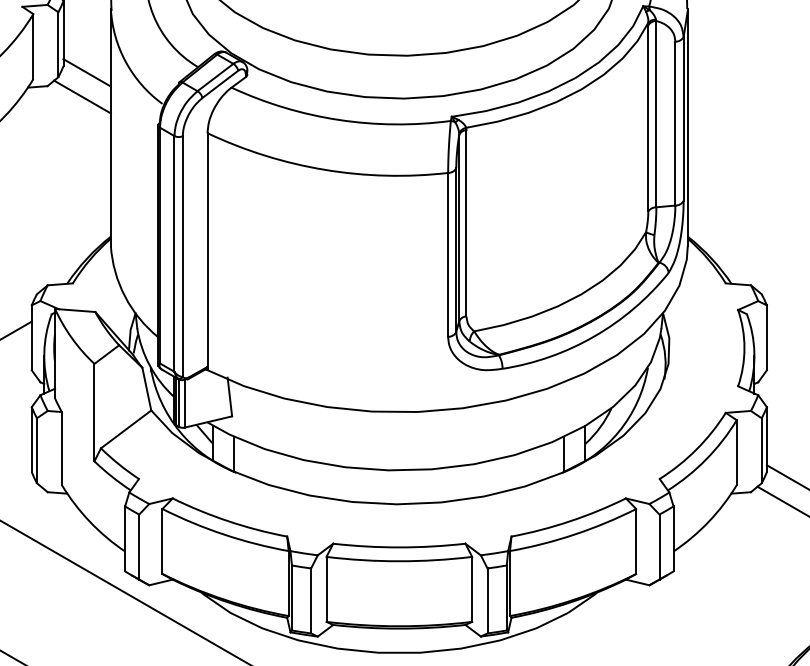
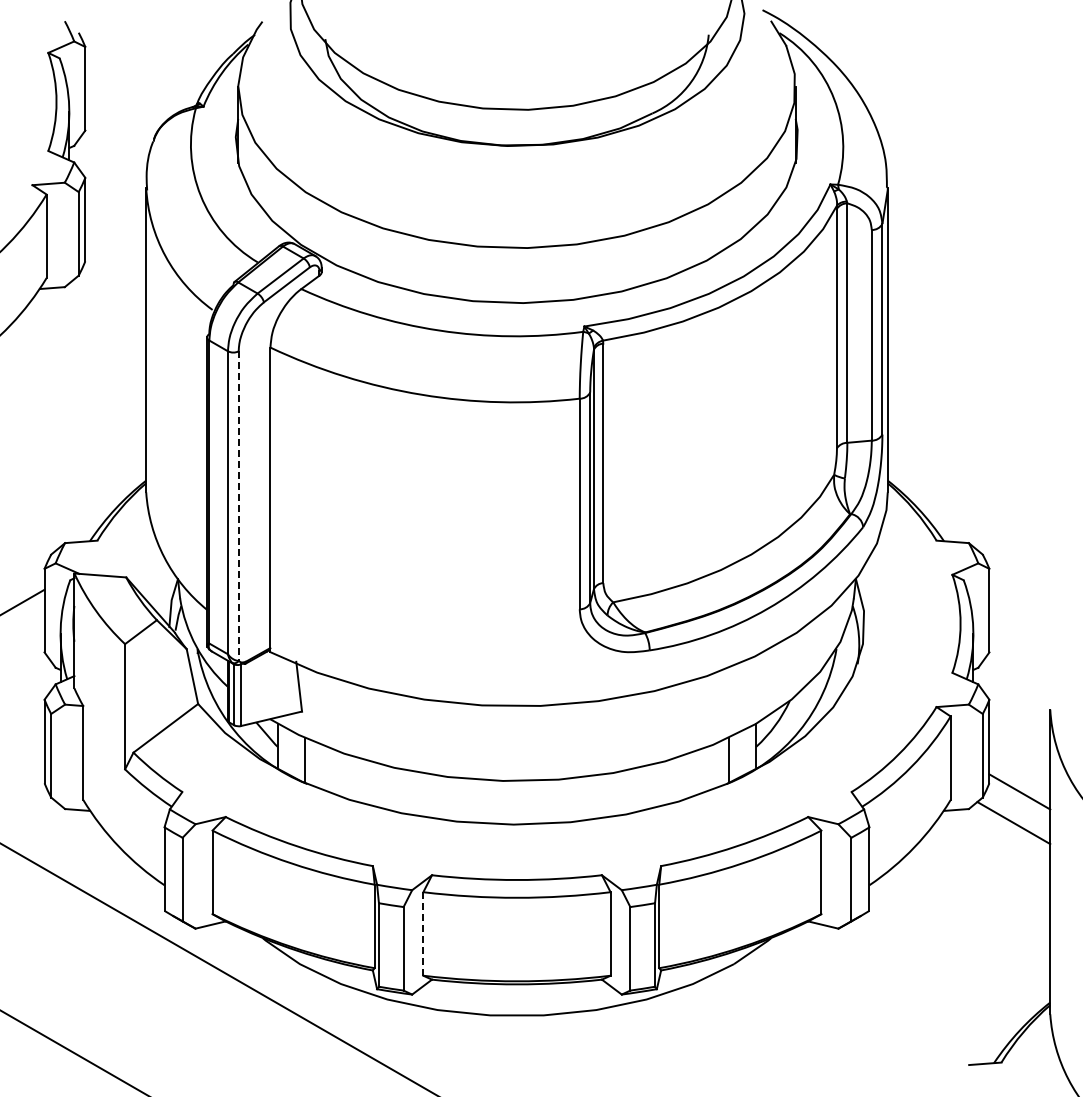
line: (86, 72) -> (115, 269), removed
line: (82, 97) -> (109, 301), removed
line: (182, 256) -> (238, 506), solid -> dashed
line: (326, 589) -> (423, 933), solid -> dashed

